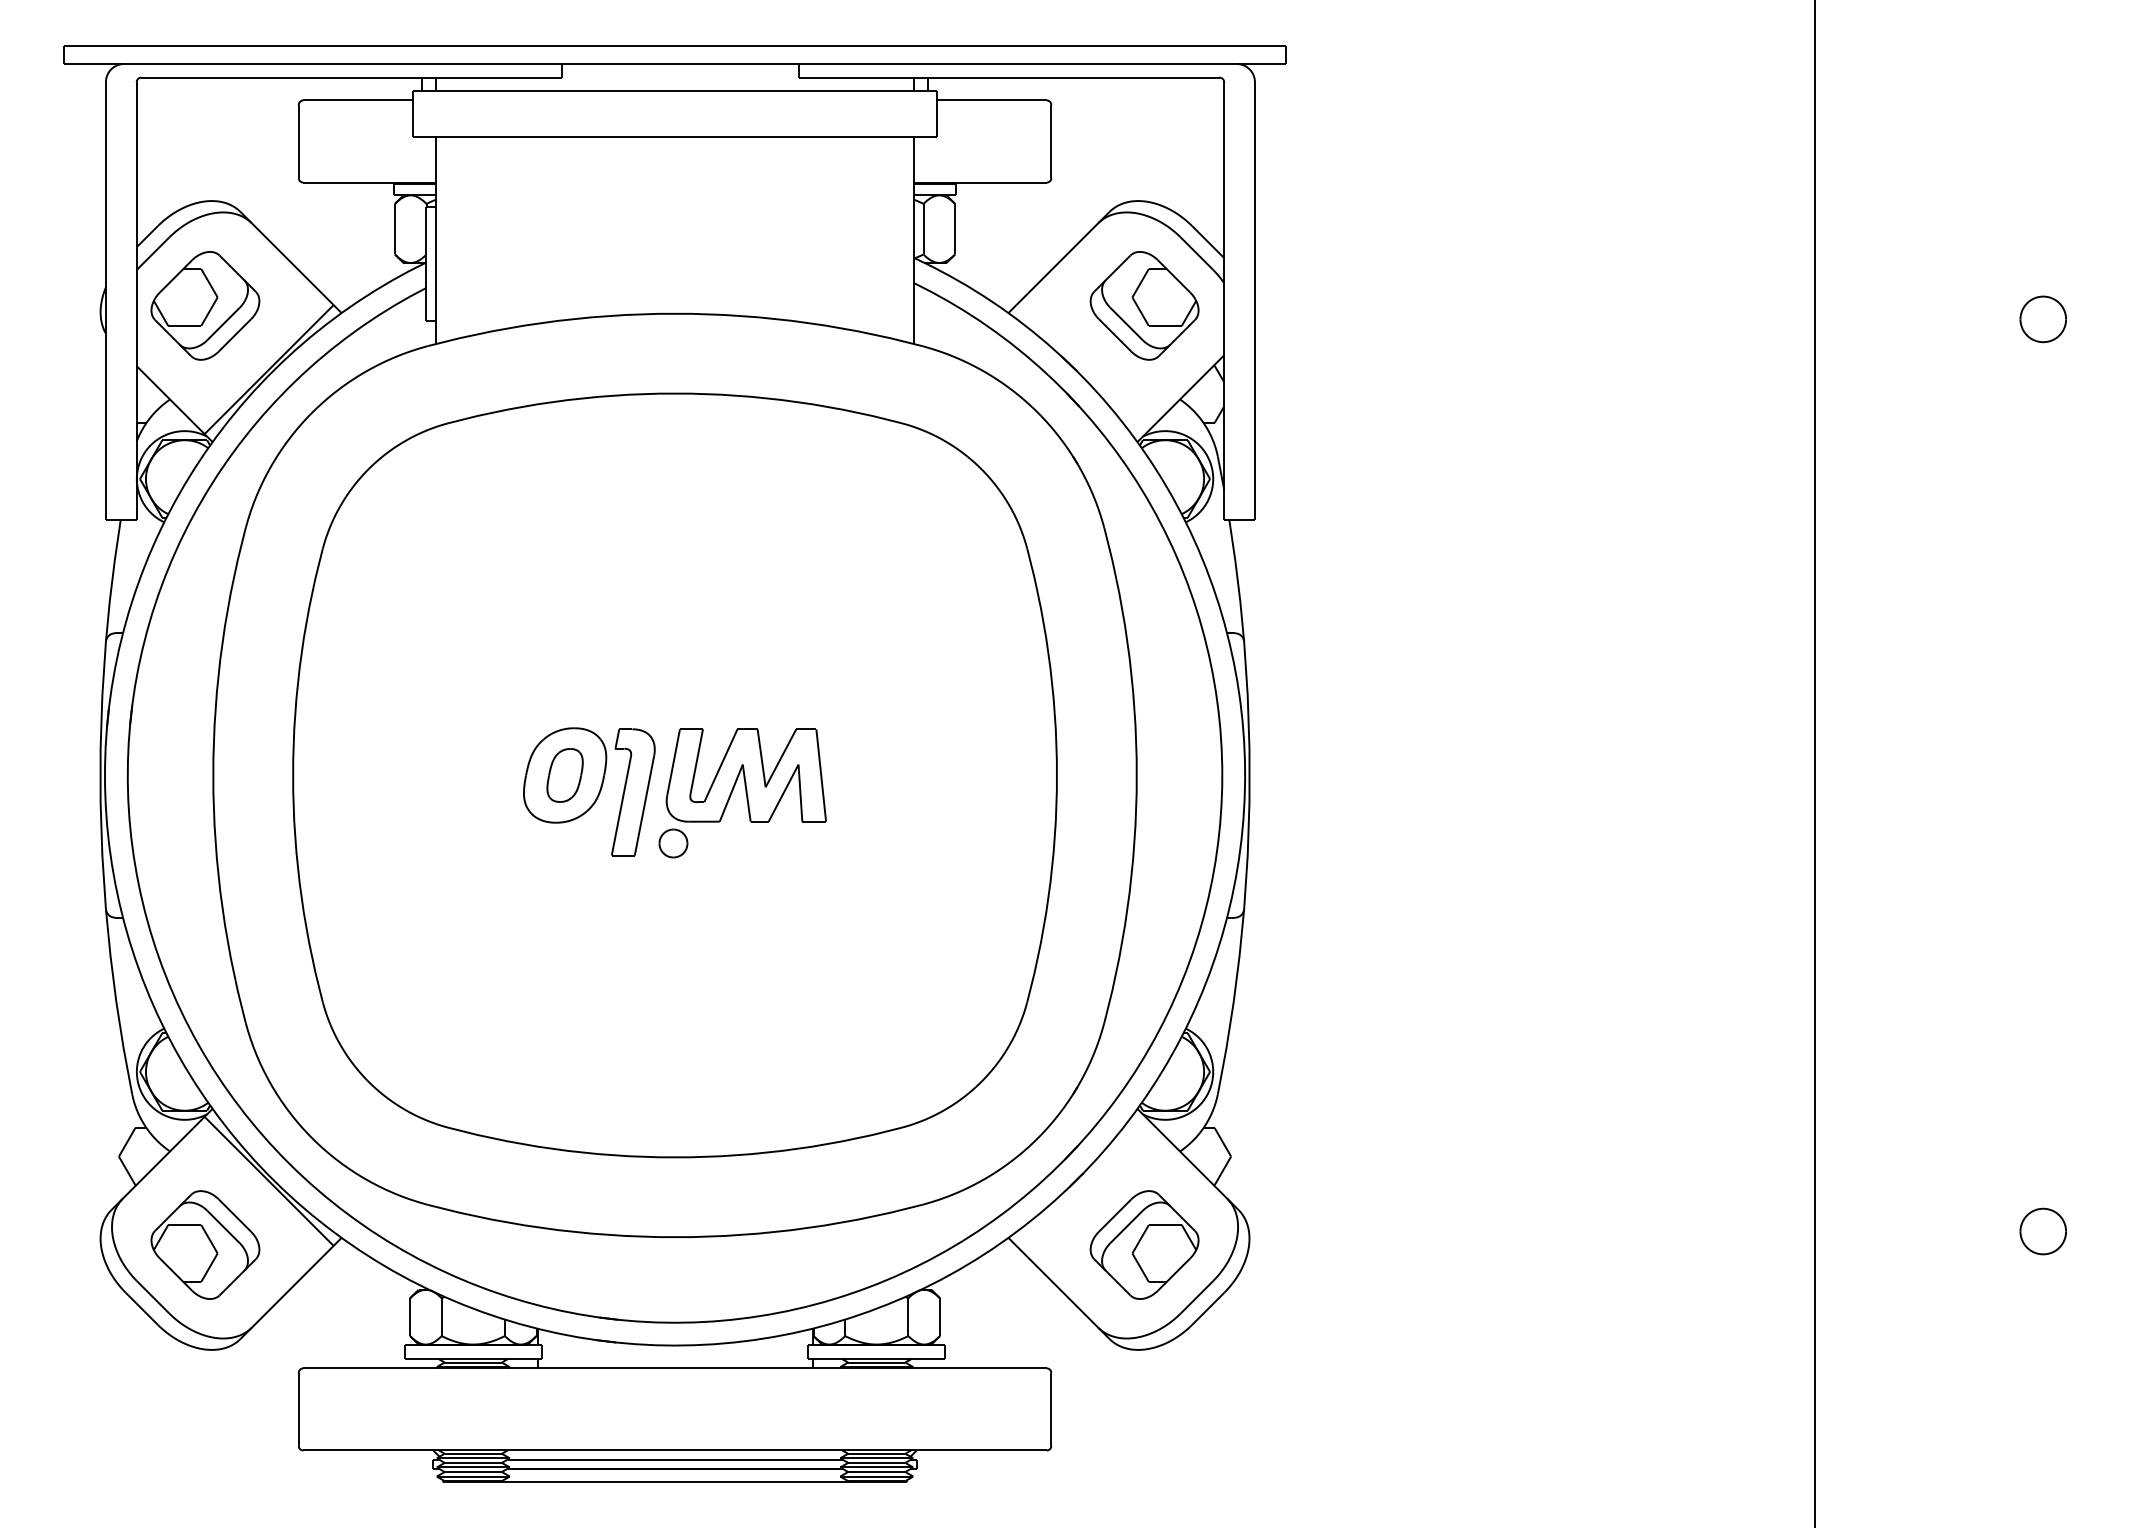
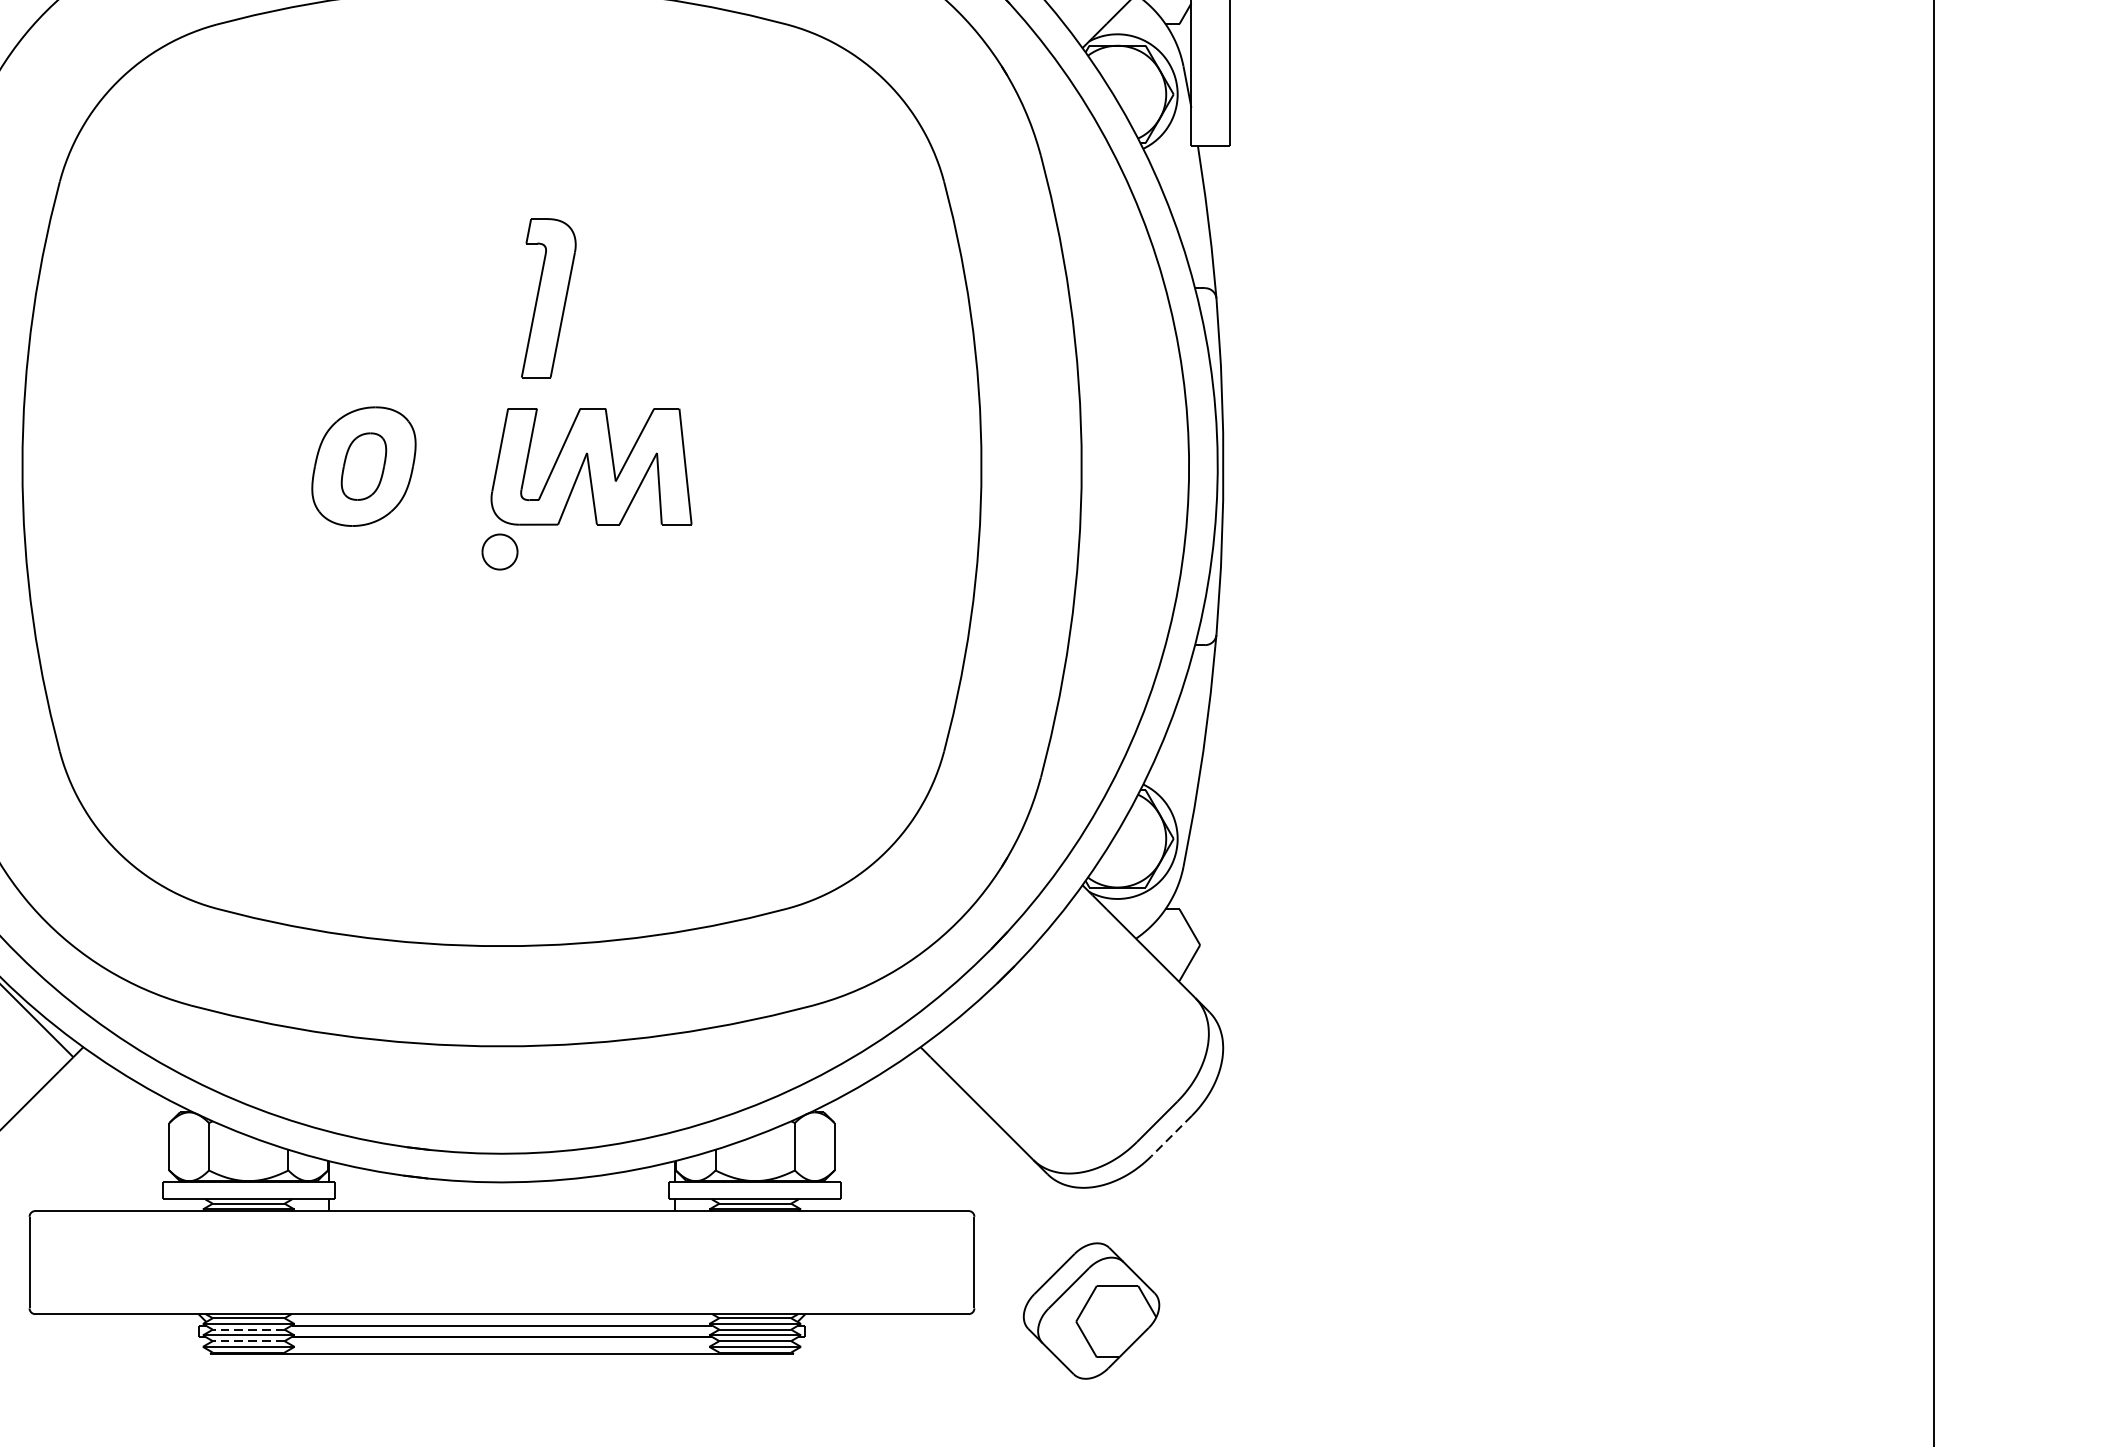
part: (633, 792) -> (549, 298), moved
part: (1144, 1244) -> (1091, 1310), moved
line: (1208, 1308) -> (1171, 1135), solid -> dashed
line: (473, 1462) -> (248, 1329), solid -> dashed
line: (473, 1472) -> (248, 1341), solid -> dashed

